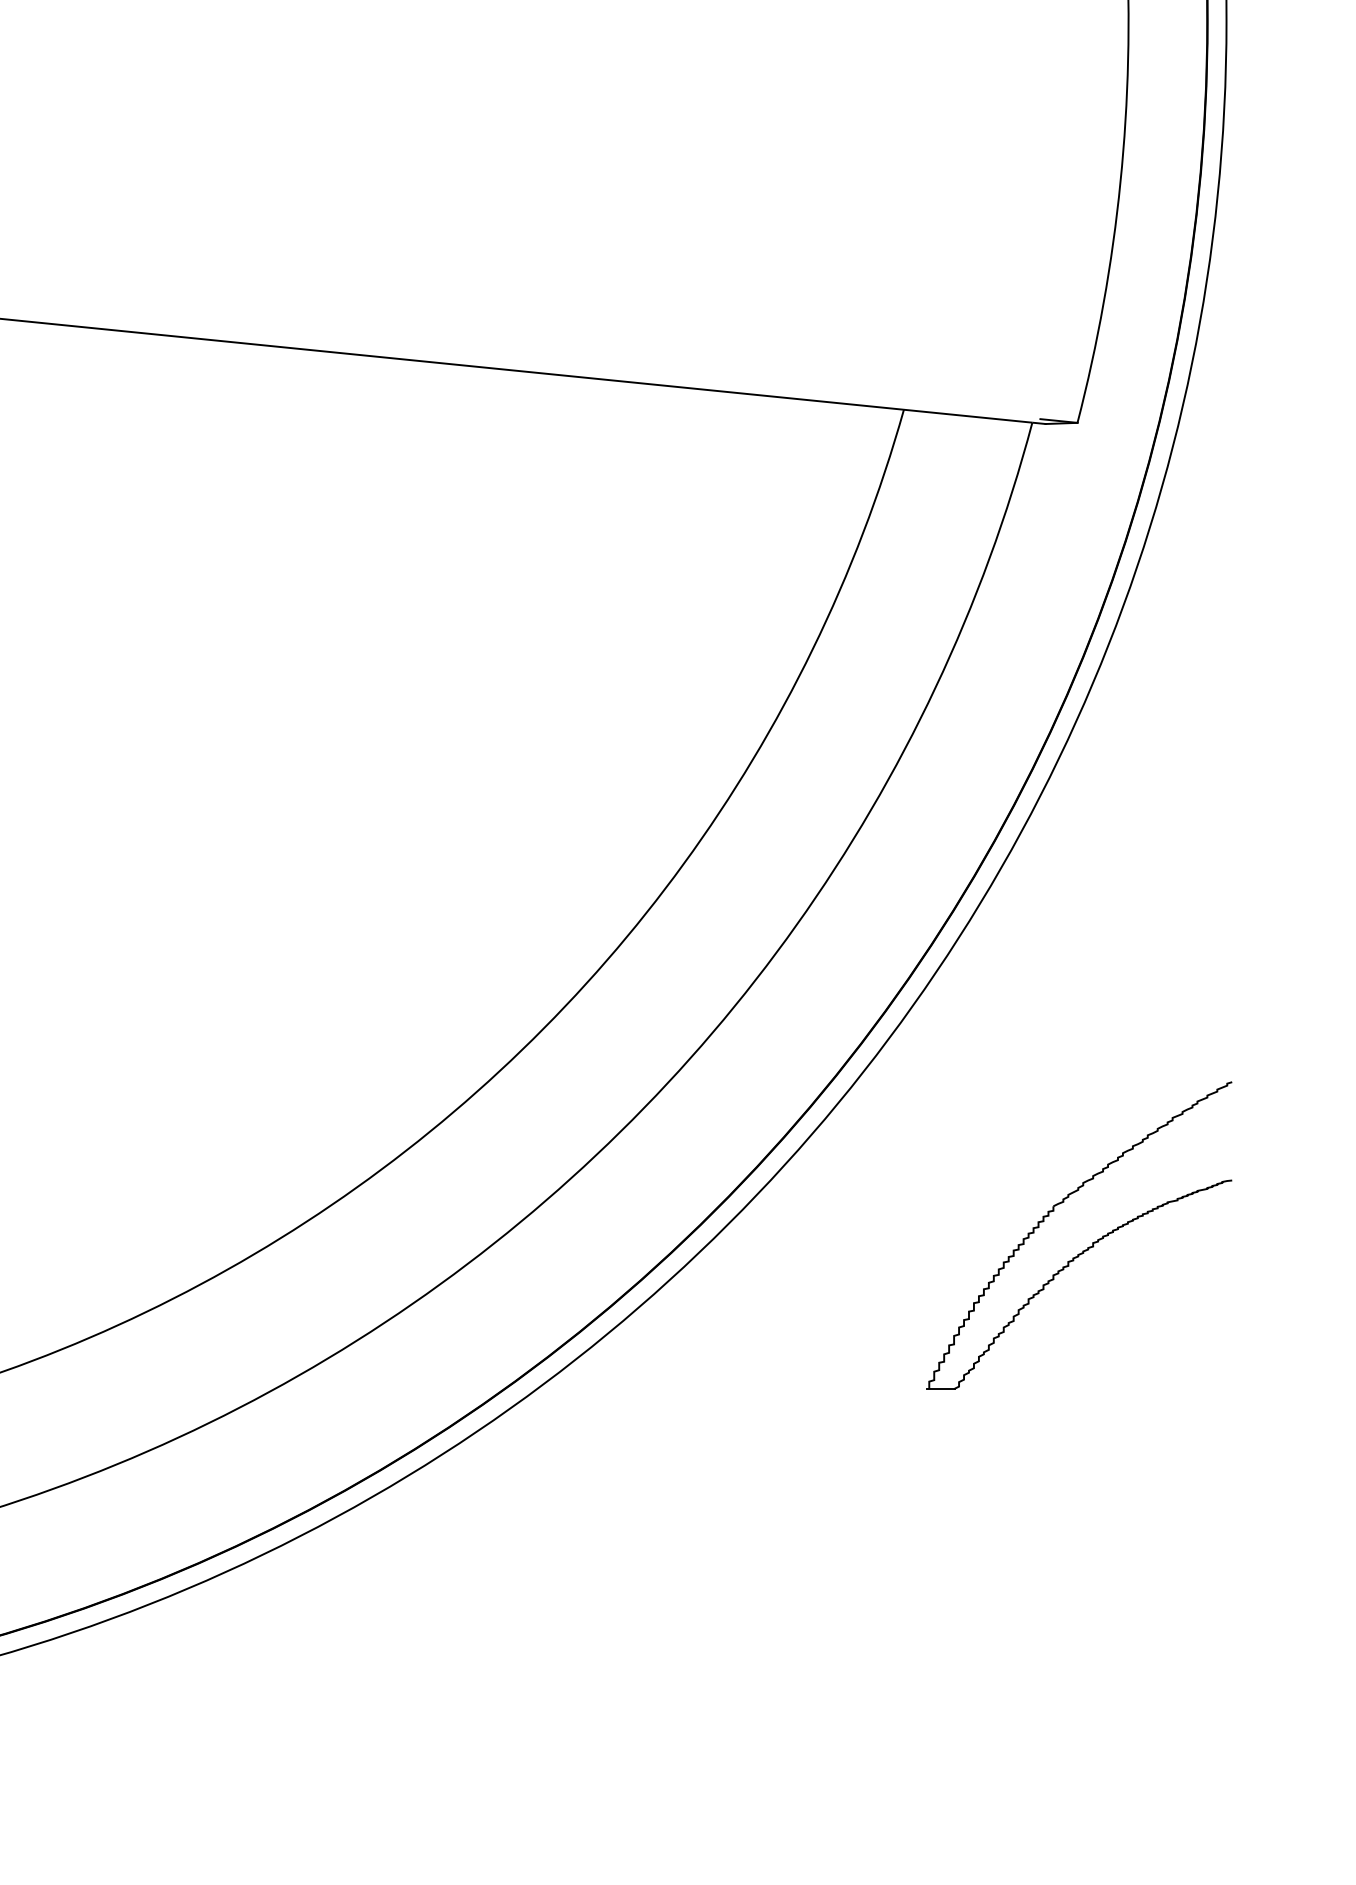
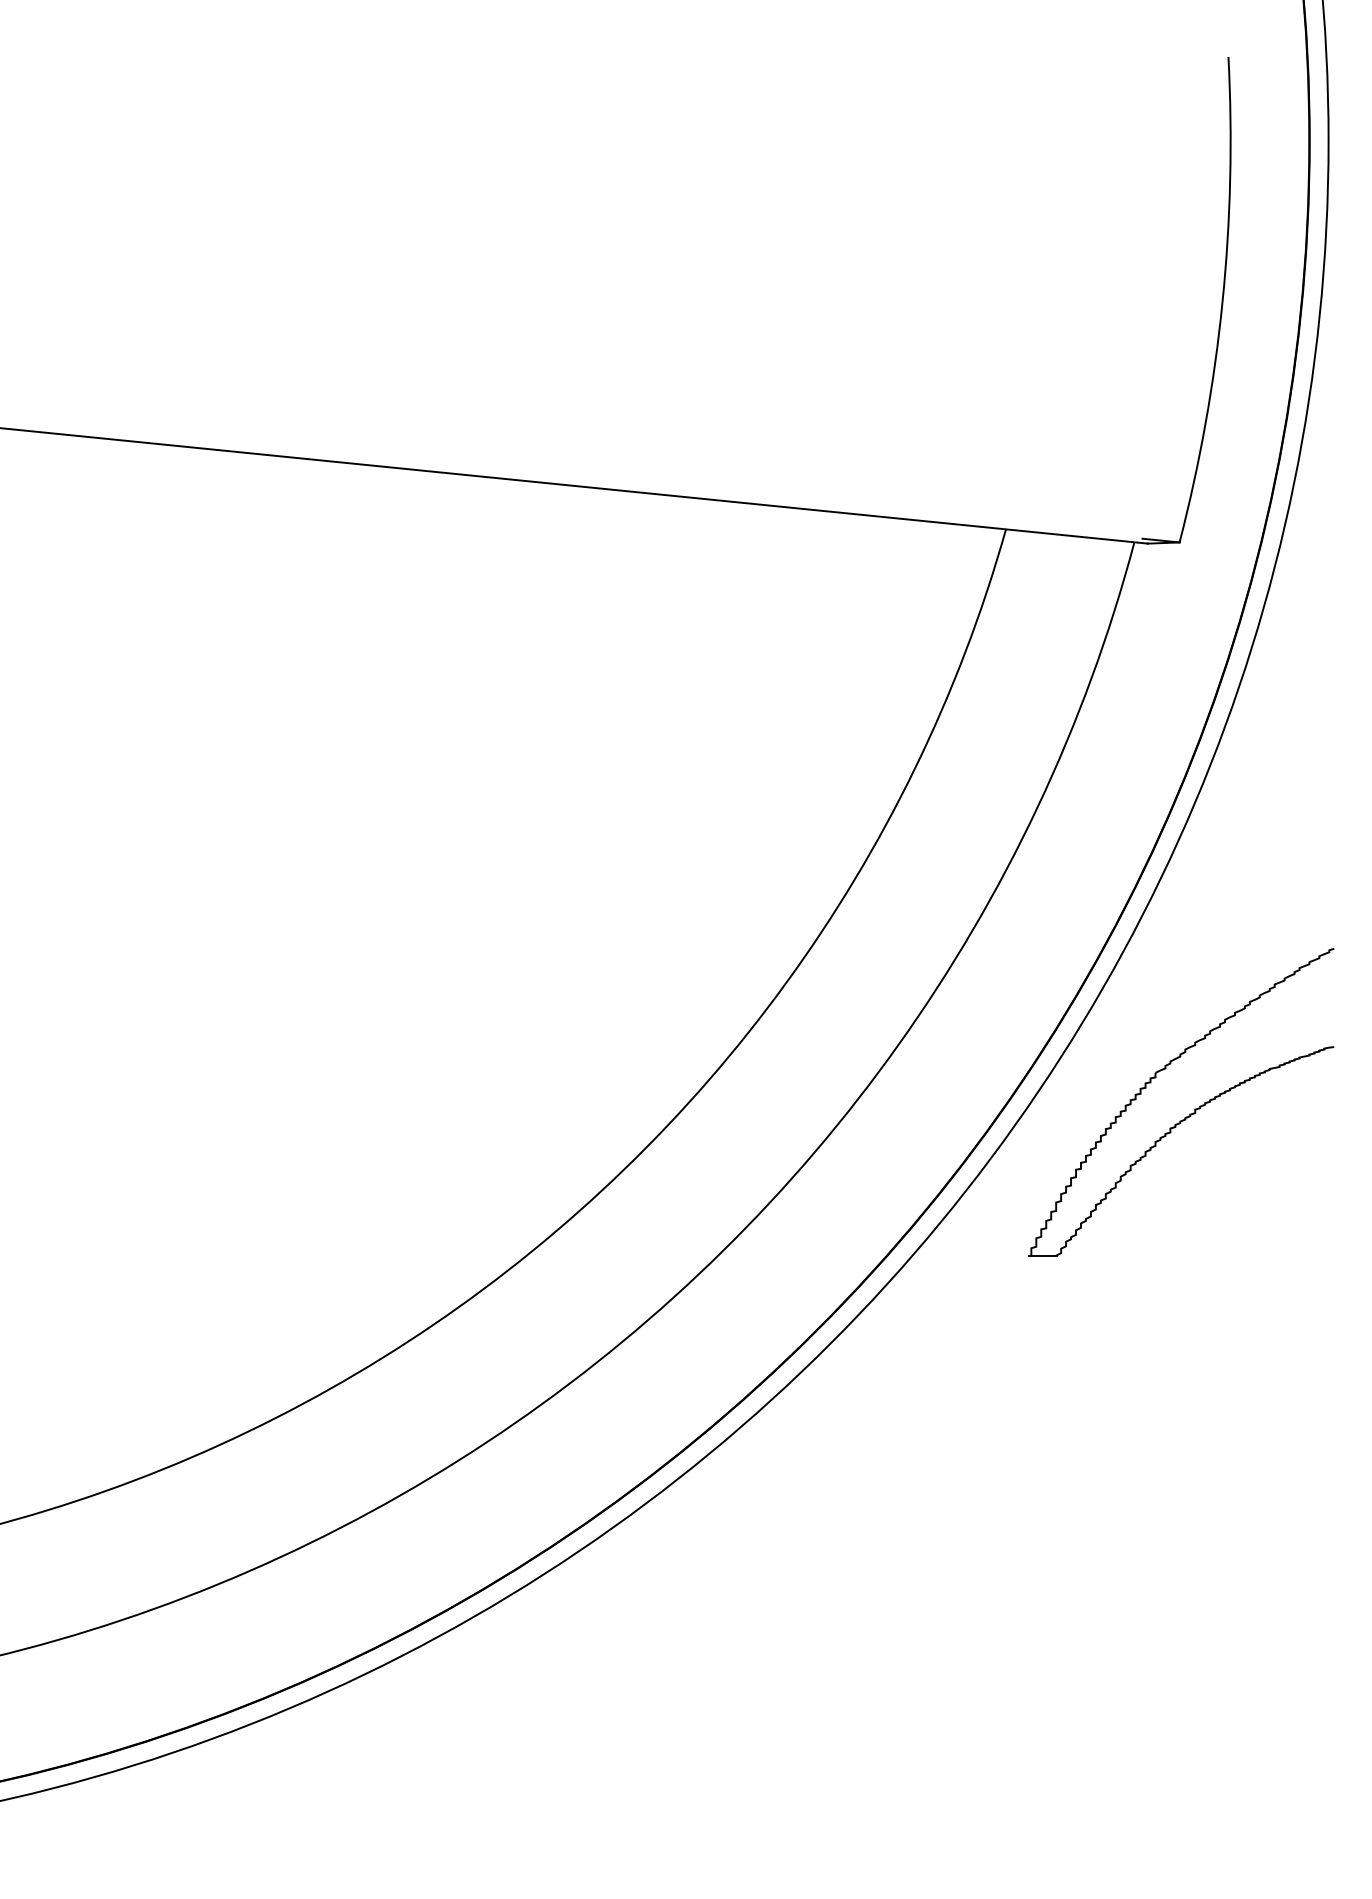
part: (1087, 1246) -> (1189, 1113), moved

